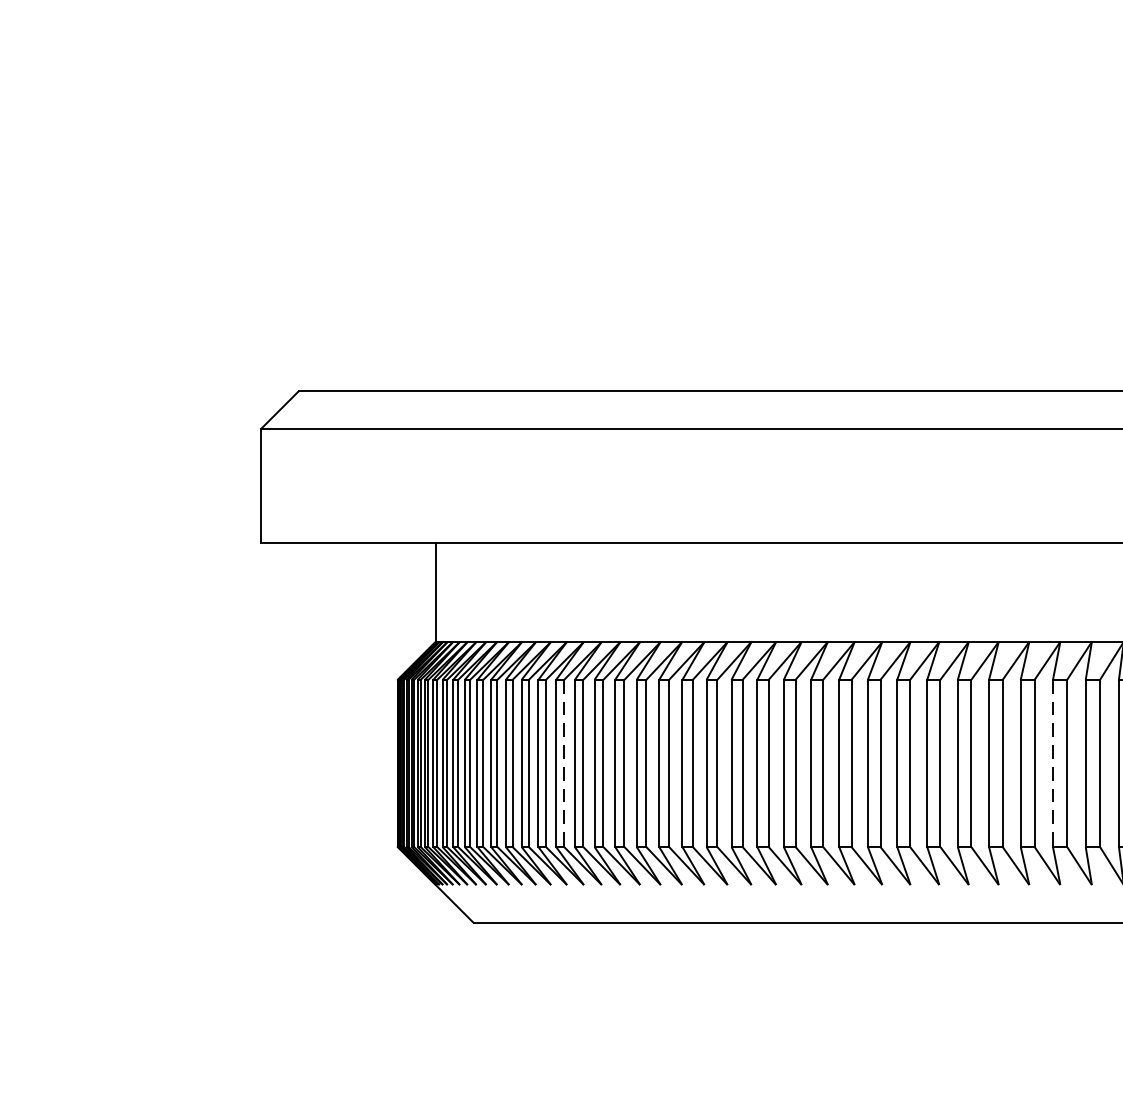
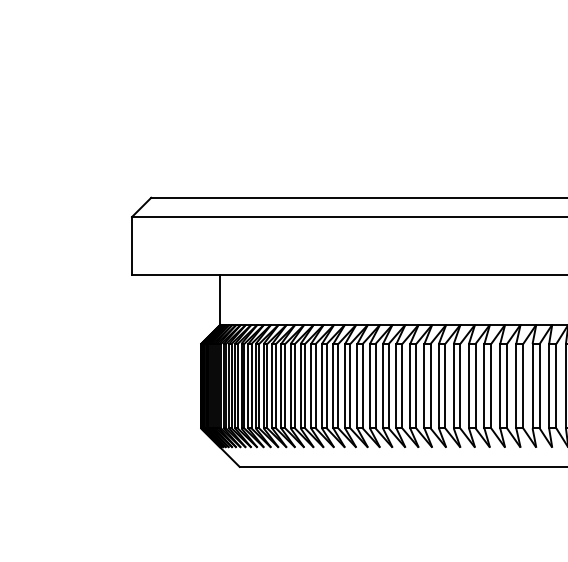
line: (564, 764) -> (285, 386), dashed -> solid
line: (1052, 764) -> (532, 386), dashed -> solid

